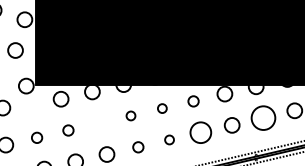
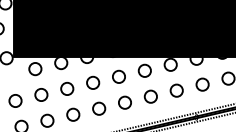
circle: (193, 101) -> (144, 70), size x1.43
circle: (162, 108) -> (119, 76), size x1.67
circle: (130, 115) -> (92, 82), size x1.67
circle: (263, 117) -> (202, 84), size x0.62
circle: (99, 123) -> (67, 89), added
circle: (68, 130) -> (41, 94), size x1.43
circle: (200, 132) -> (150, 96), size x0.71
circle: (36, 137) -> (15, 100), size x1.43
circle: (169, 139) -> (124, 102), size x1.67
circle: (138, 147) -> (99, 108), size x1.43

